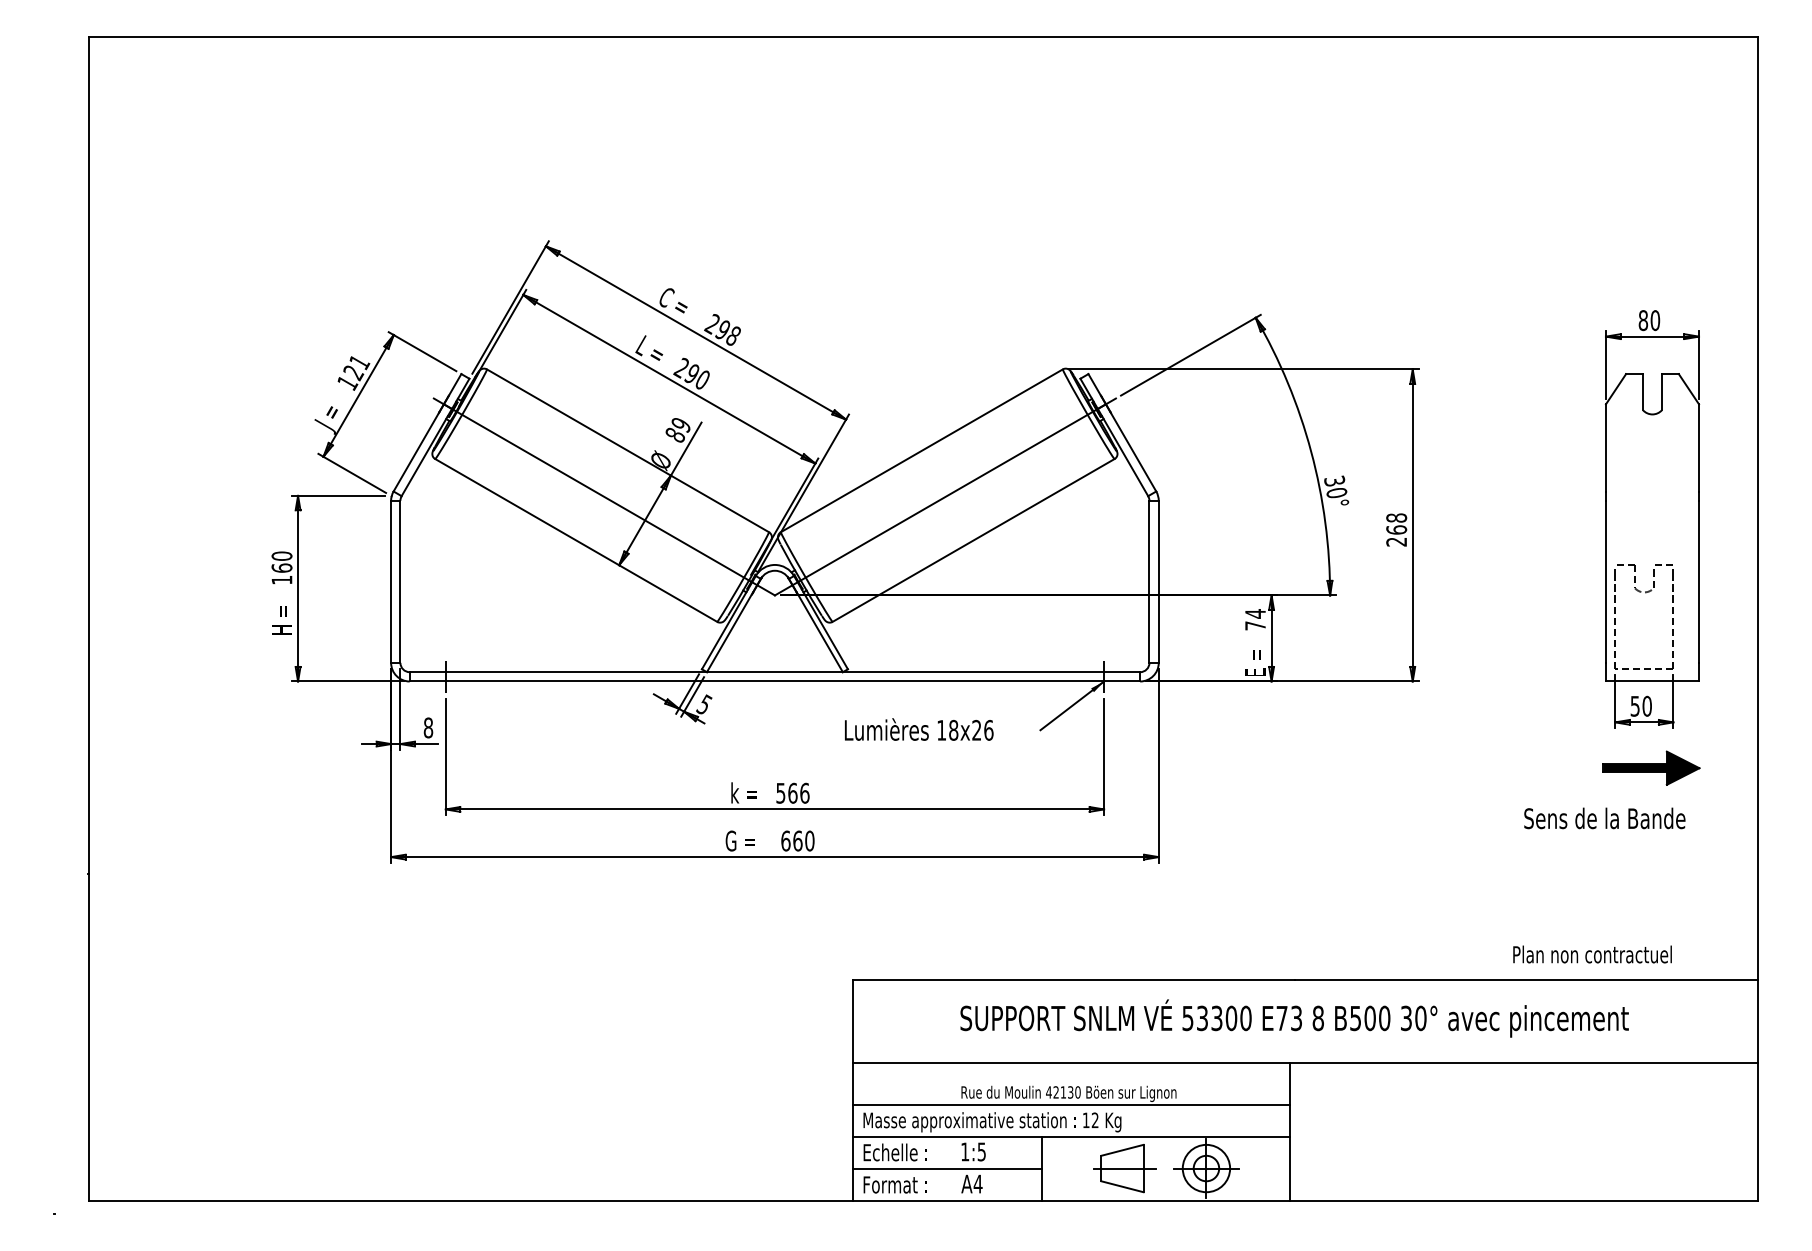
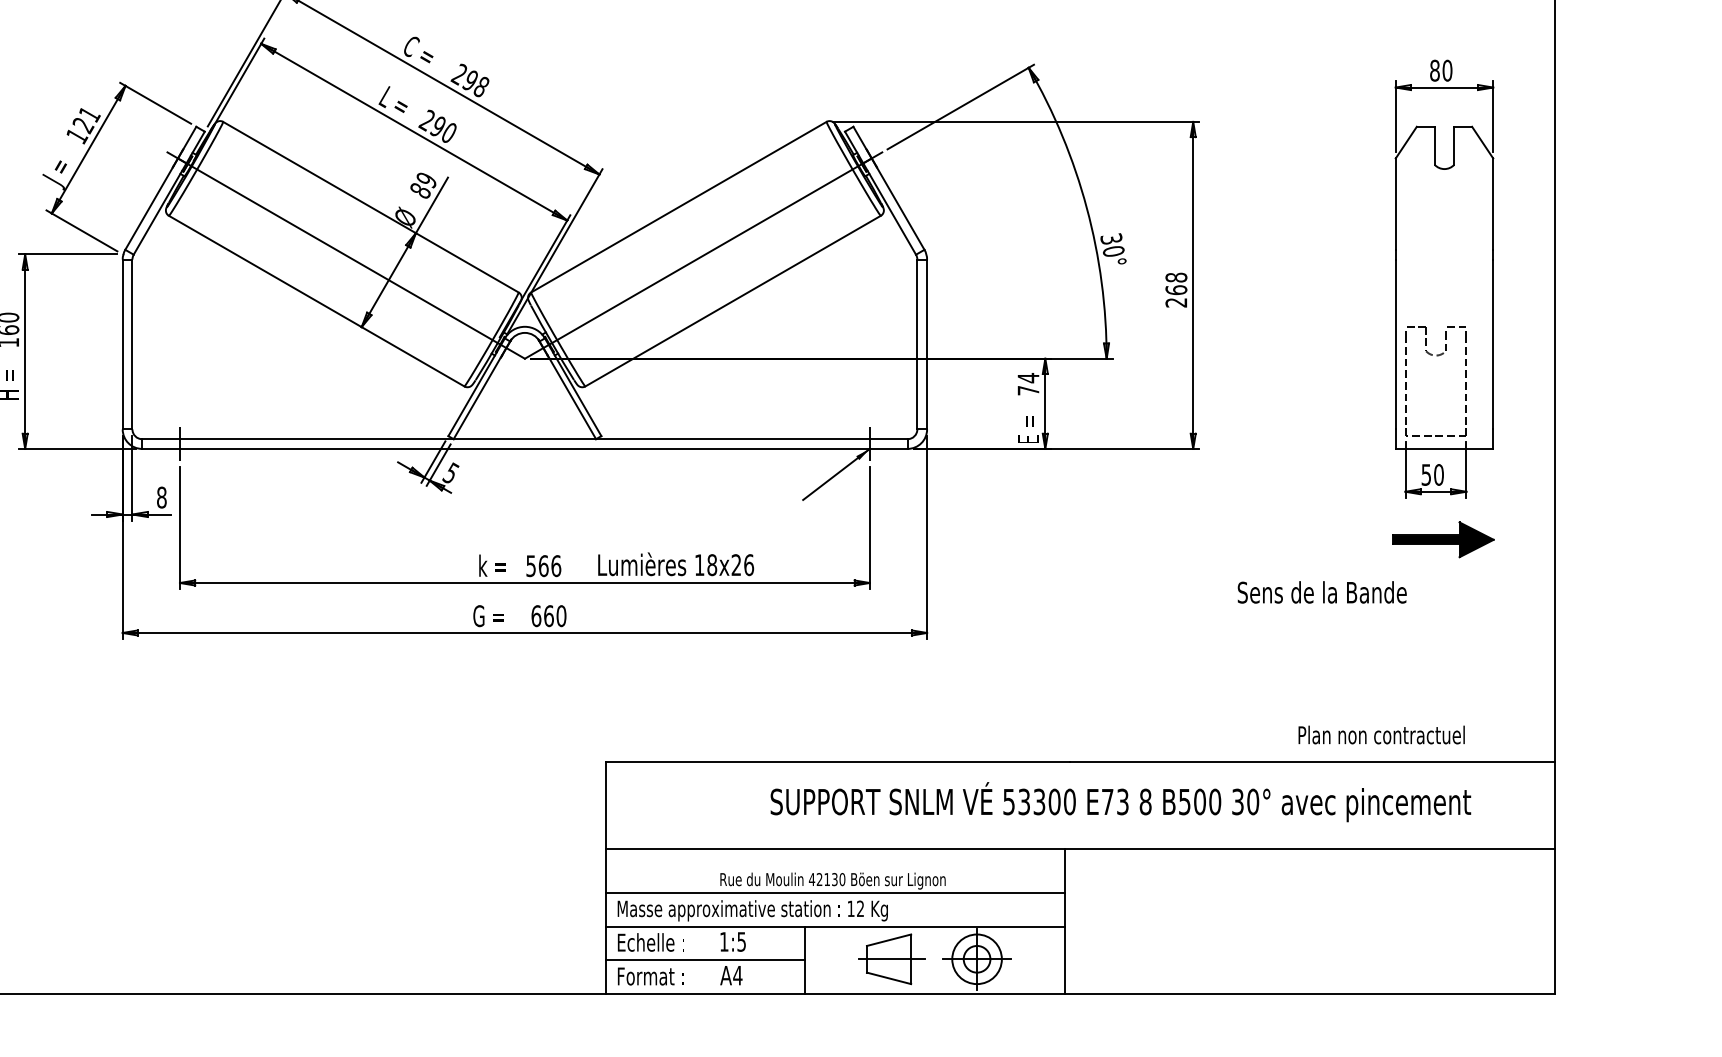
text: (919, 729) -> (676, 564), moved
text: (1604, 818) -> (1321, 592), moved
text: (1294, 1018) -> (1120, 802), moved

